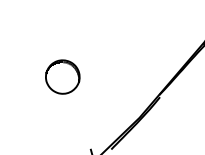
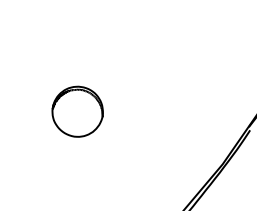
part: (62, 76) -> (77, 110), moved

